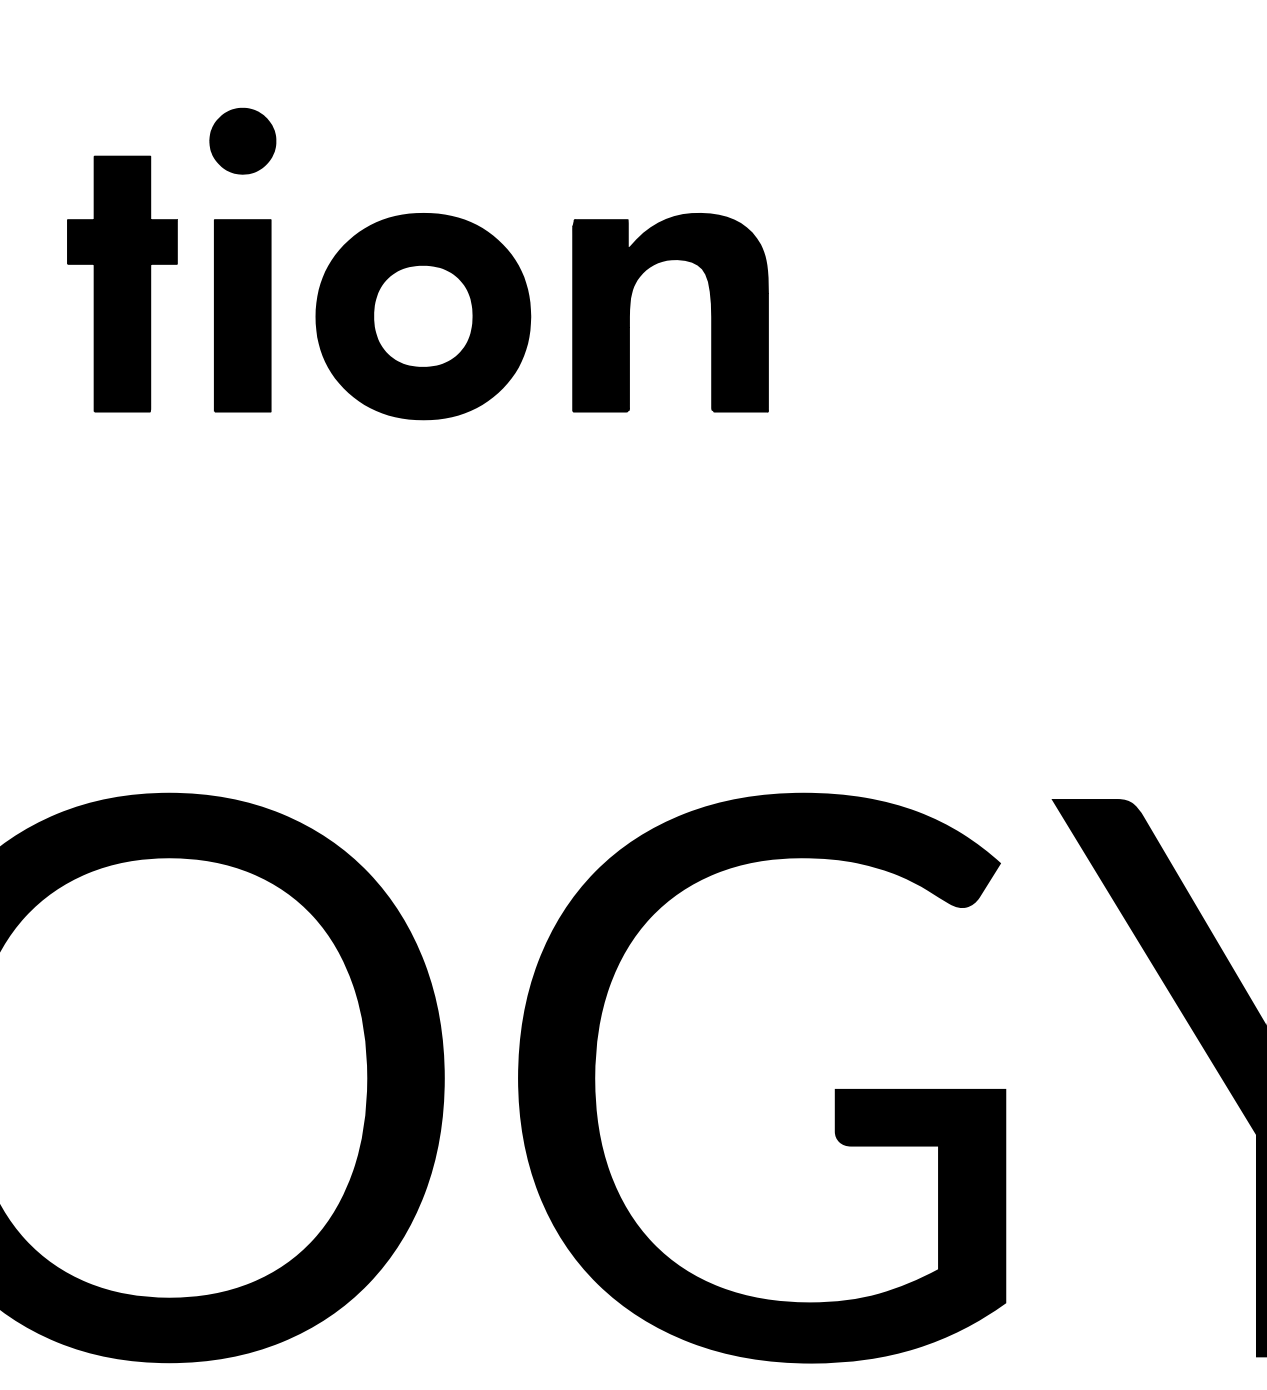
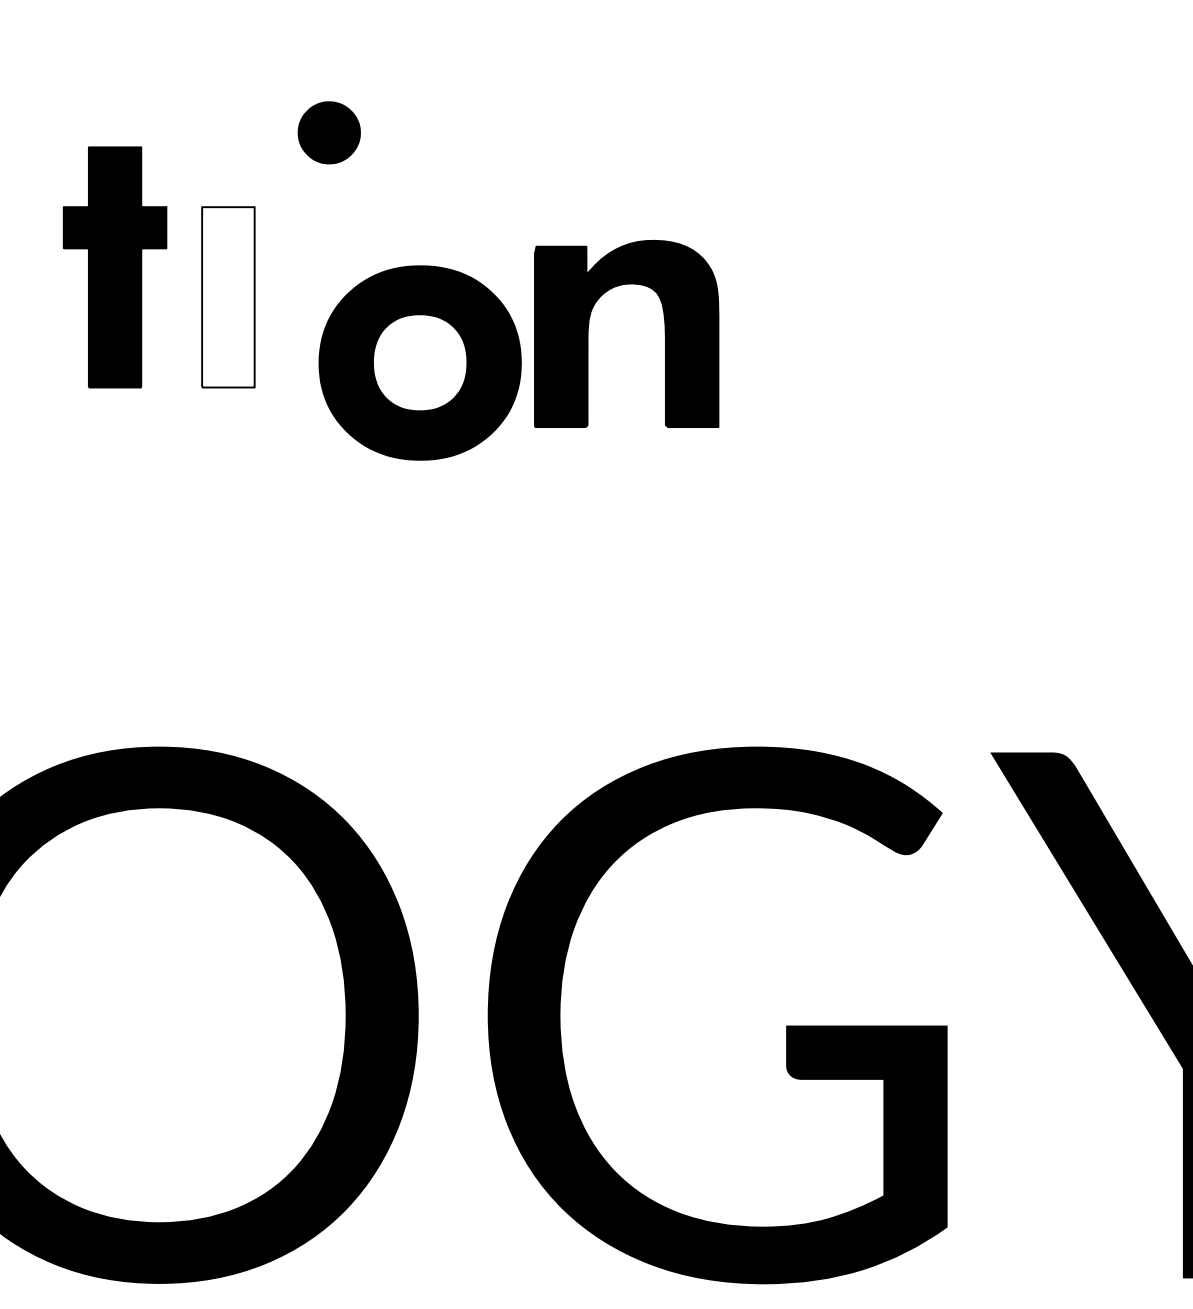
part: (242, 140) -> (328, 132), moved
part: (630, 308) -> (588, 329), moved
fill: (242, 315) -> (228, 297), removed
part: (423, 316) -> (420, 362), moved

